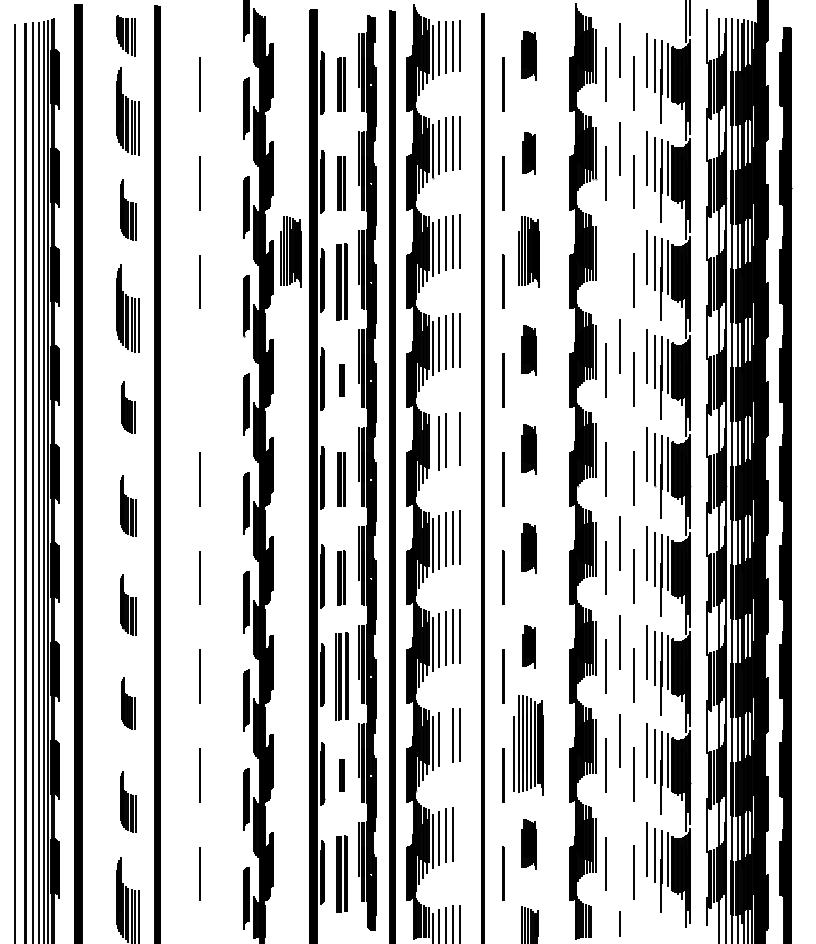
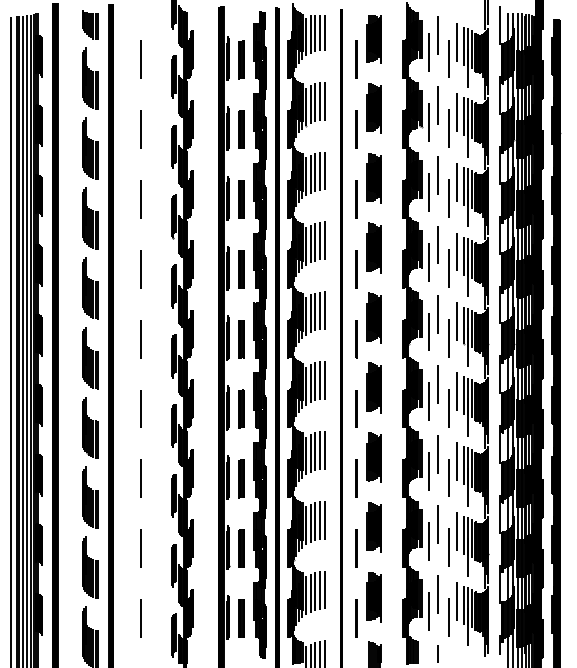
line: (138, 37) -> (97, 26), added
part: (528, 55) -> (373, 39), size x1.43
part: (528, 153) -> (373, 108), size x1.67
part: (127, 209) -> (90, 148), size x1.43
line: (619, 247) -> (438, 175), added
part: (290, 251) -> (205, 177), removed
line: (605, 271) -> (428, 192), added
part: (341, 281) -> (241, 199), size x0.71
part: (528, 350) -> (373, 248), size x1.43
line: (200, 380) -> (141, 269), added
part: (341, 380) -> (241, 269), size x1.67
part: (127, 407) -> (90, 288), size x1.67
line: (452, 438) -> (319, 310), added
line: (619, 444) -> (438, 314), added
line: (432, 446) -> (305, 315), added
part: (528, 449) -> (373, 318), size x1.43
part: (127, 505) -> (90, 357), size x1.43
part: (528, 547) -> (373, 387), size x1.43
part: (127, 604) -> (90, 427), size x1.43
part: (528, 646) -> (373, 457), size x1.67
part: (341, 676) -> (241, 478), size x0.62
part: (127, 703) -> (90, 497), size x1.67
line: (445, 736) -> (315, 521), added
part: (528, 745) -> (373, 527), size x0.71
part: (341, 775) -> (241, 548), size x1.67
part: (127, 801) -> (90, 567), size x1.43
line: (459, 833) -> (324, 589), added
line: (619, 839) -> (438, 594), added
part: (528, 844) -> (373, 597), size x1.43
part: (341, 873) -> (241, 618), size x0.71

